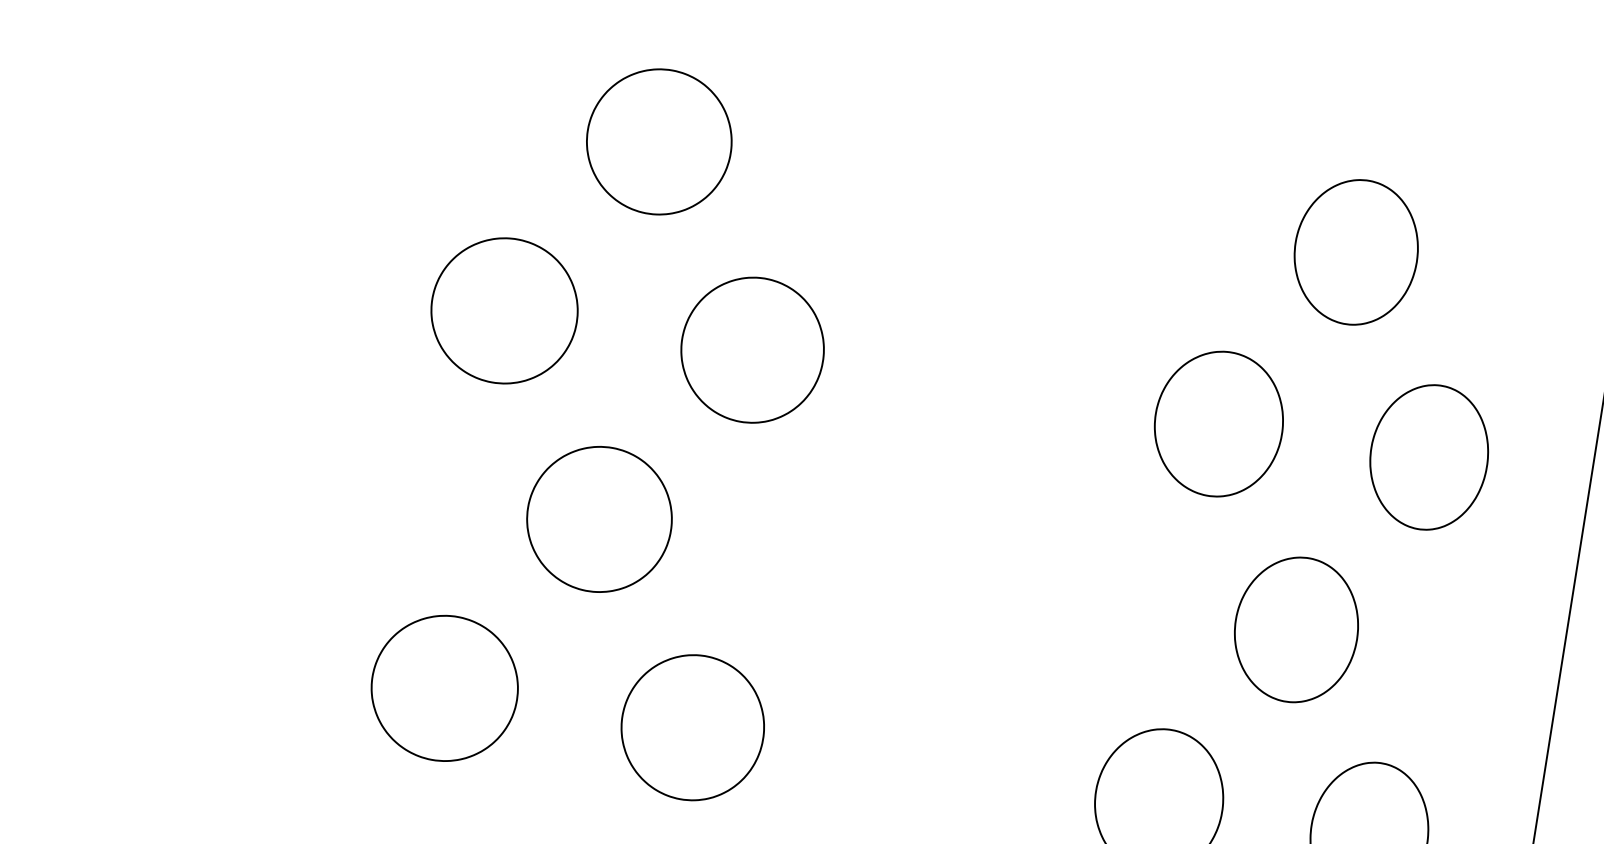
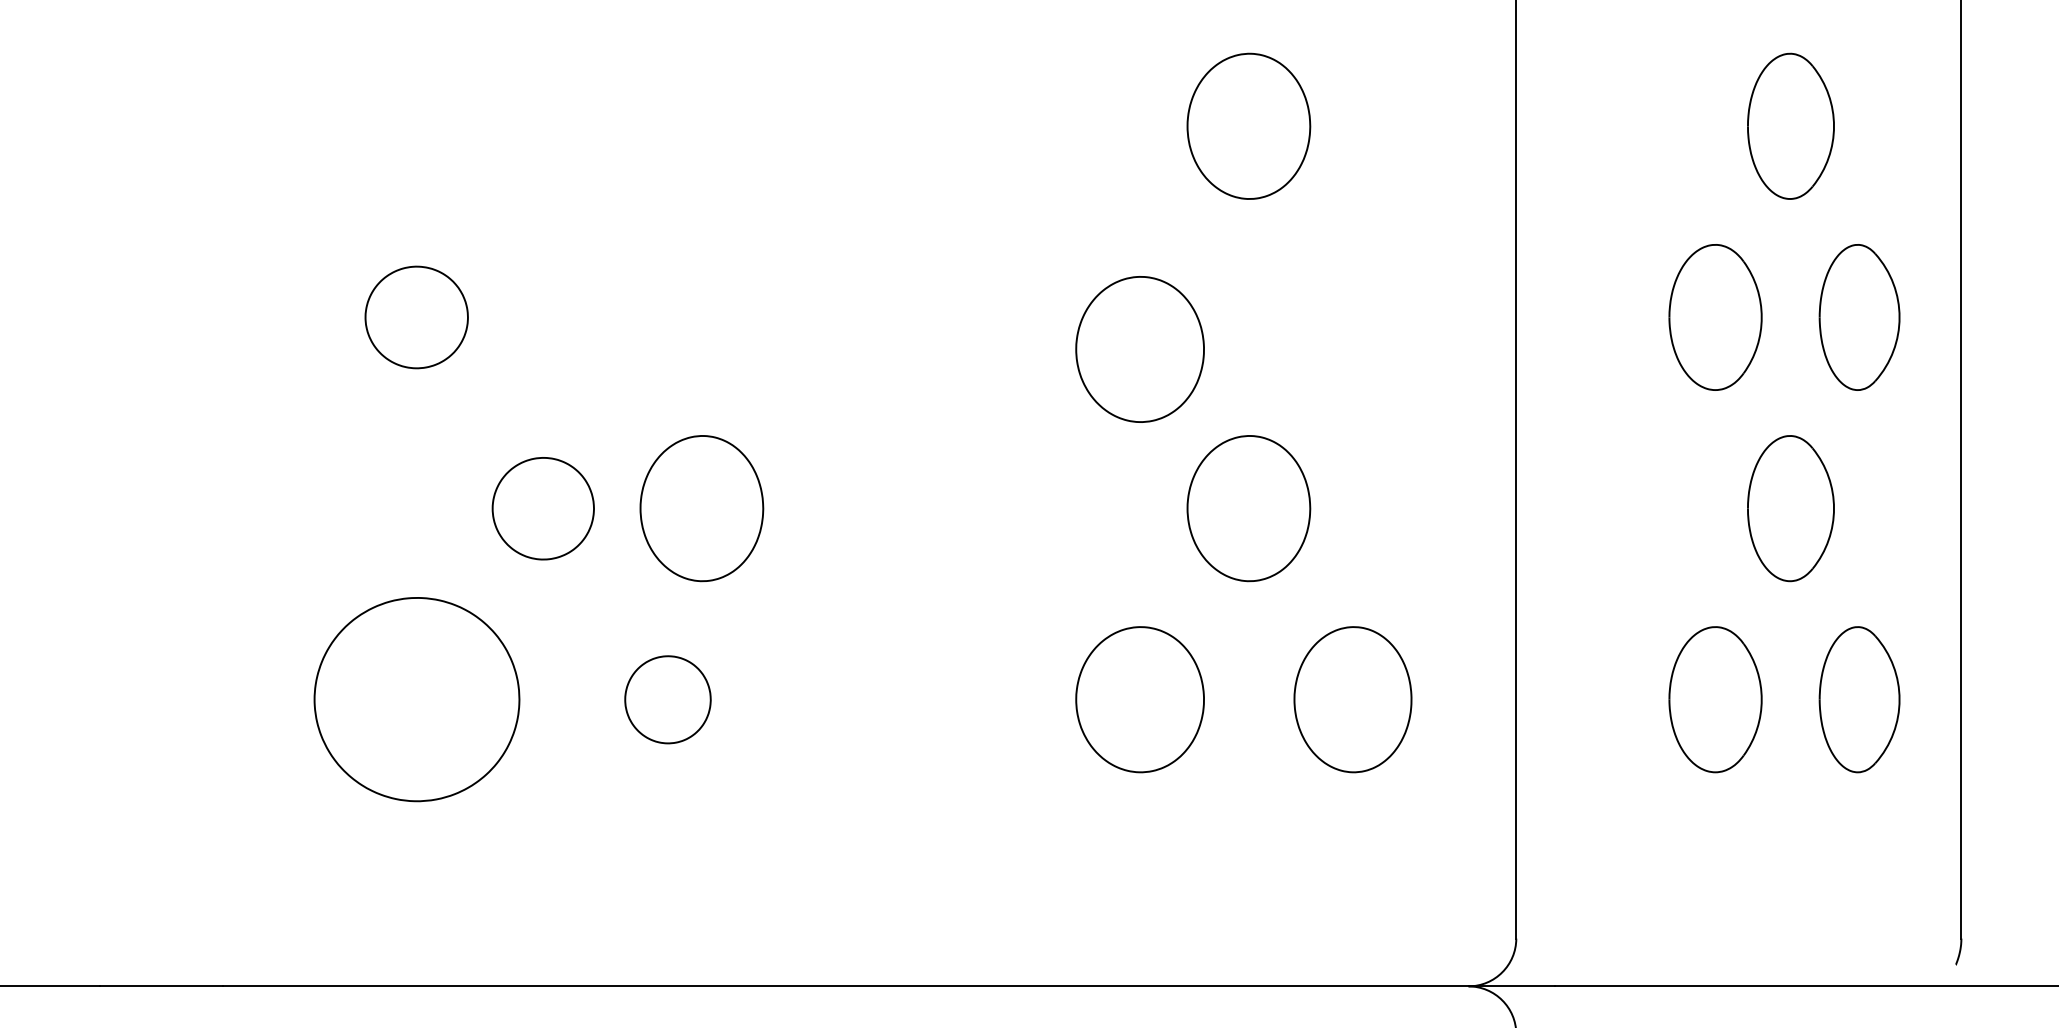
part: (659, 141) -> (543, 125), removed
part: (504, 310) -> (416, 317), size x0.7
part: (752, 349) -> (667, 316), removed
part: (1218, 423) -> (1139, 349), moved
part: (1428, 457) -> (1352, 317), removed
part: (599, 519) -> (543, 508), size x0.7
part: (755, 544) -> (701, 508), added
part: (444, 688) -> (416, 699), size x1.4
part: (692, 727) -> (667, 699), size x0.6

